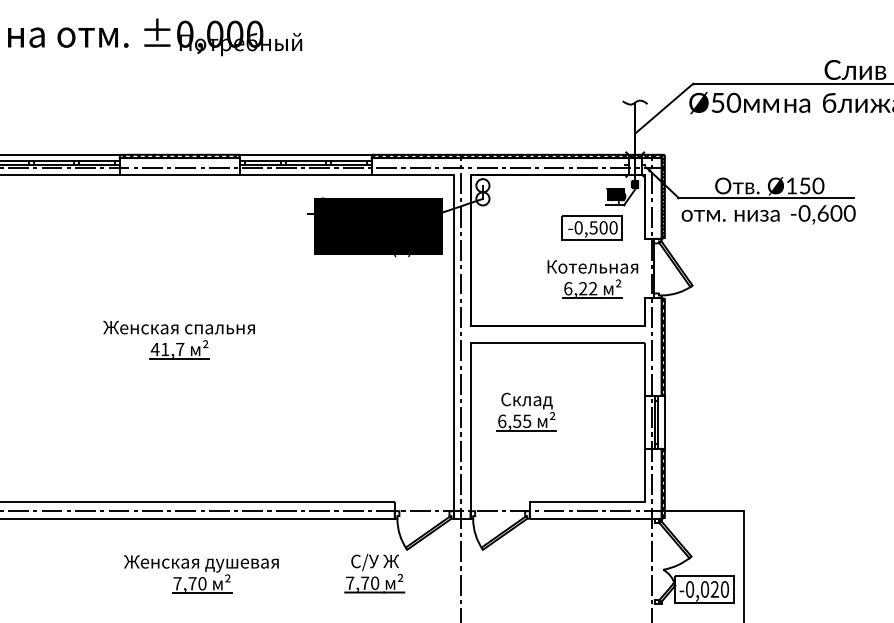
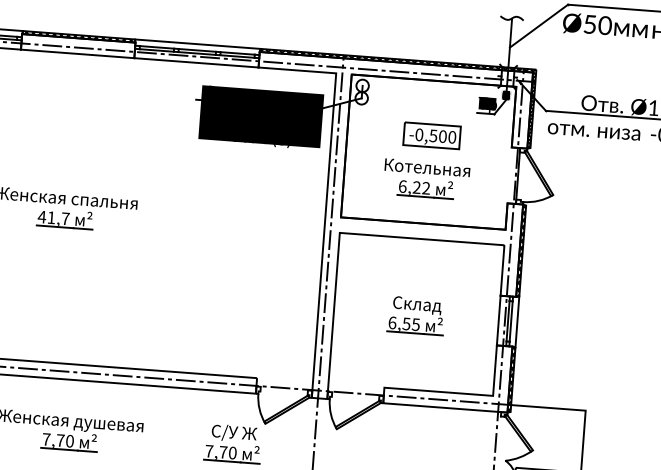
part: (591, 227) -> (431, 135), moved
part: (592, 279) -> (426, 179), moved
part: (526, 411) -> (416, 315), moved

